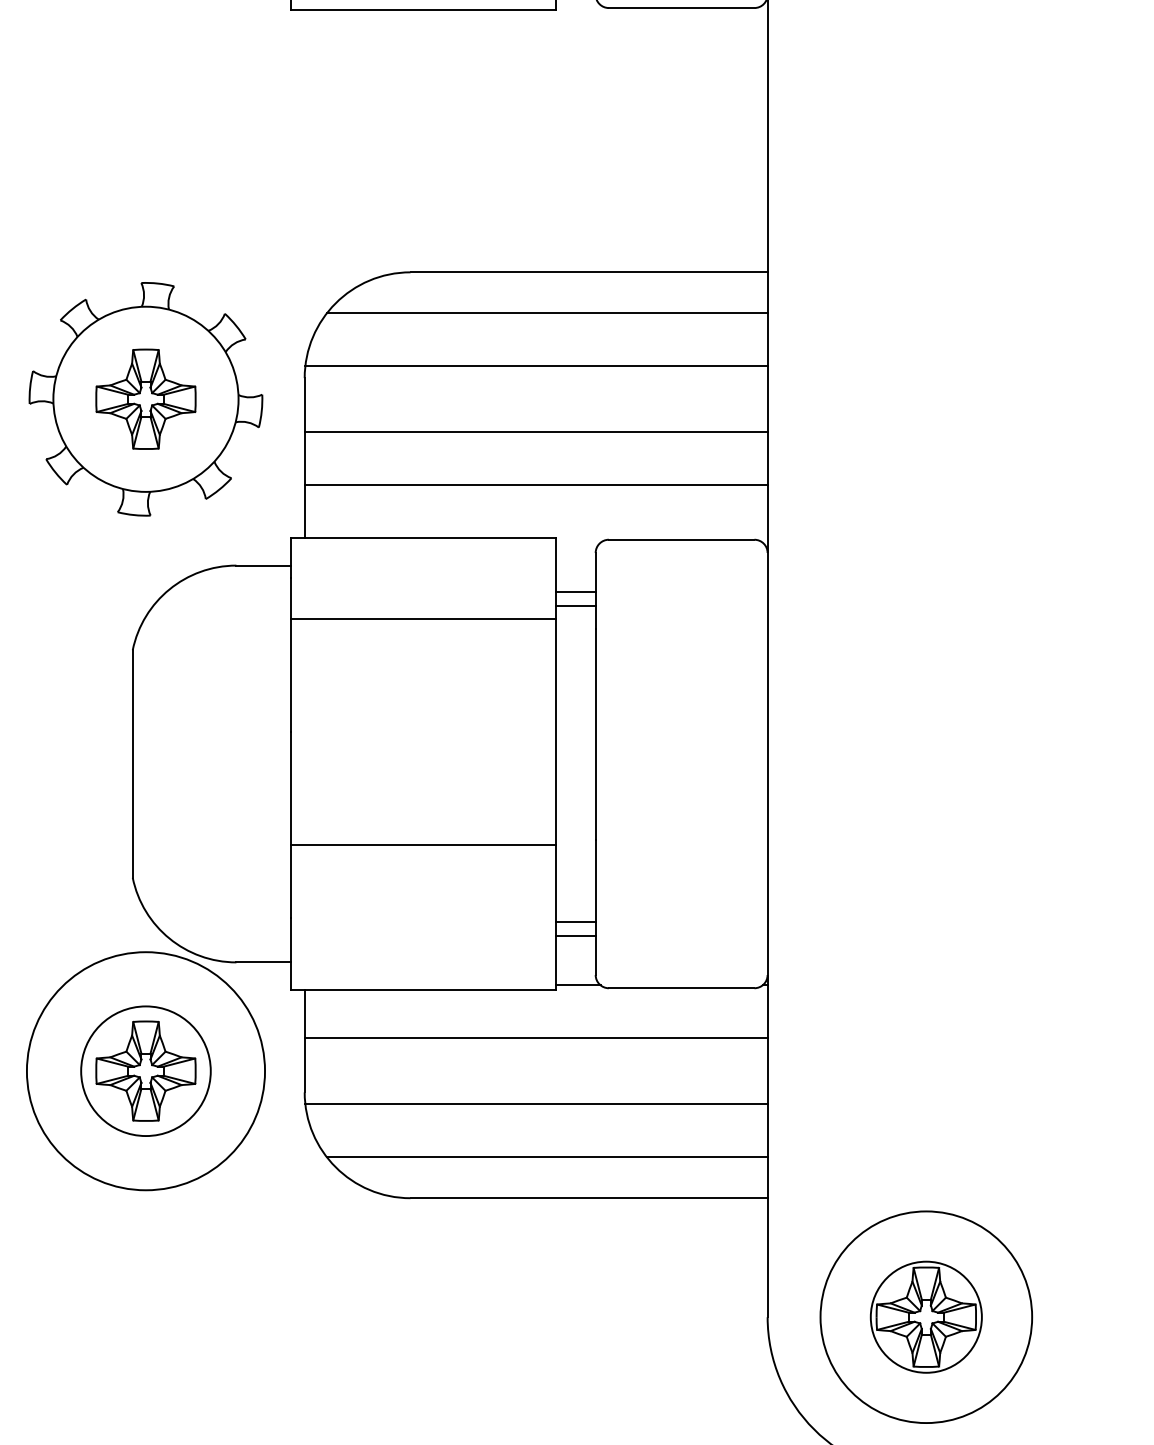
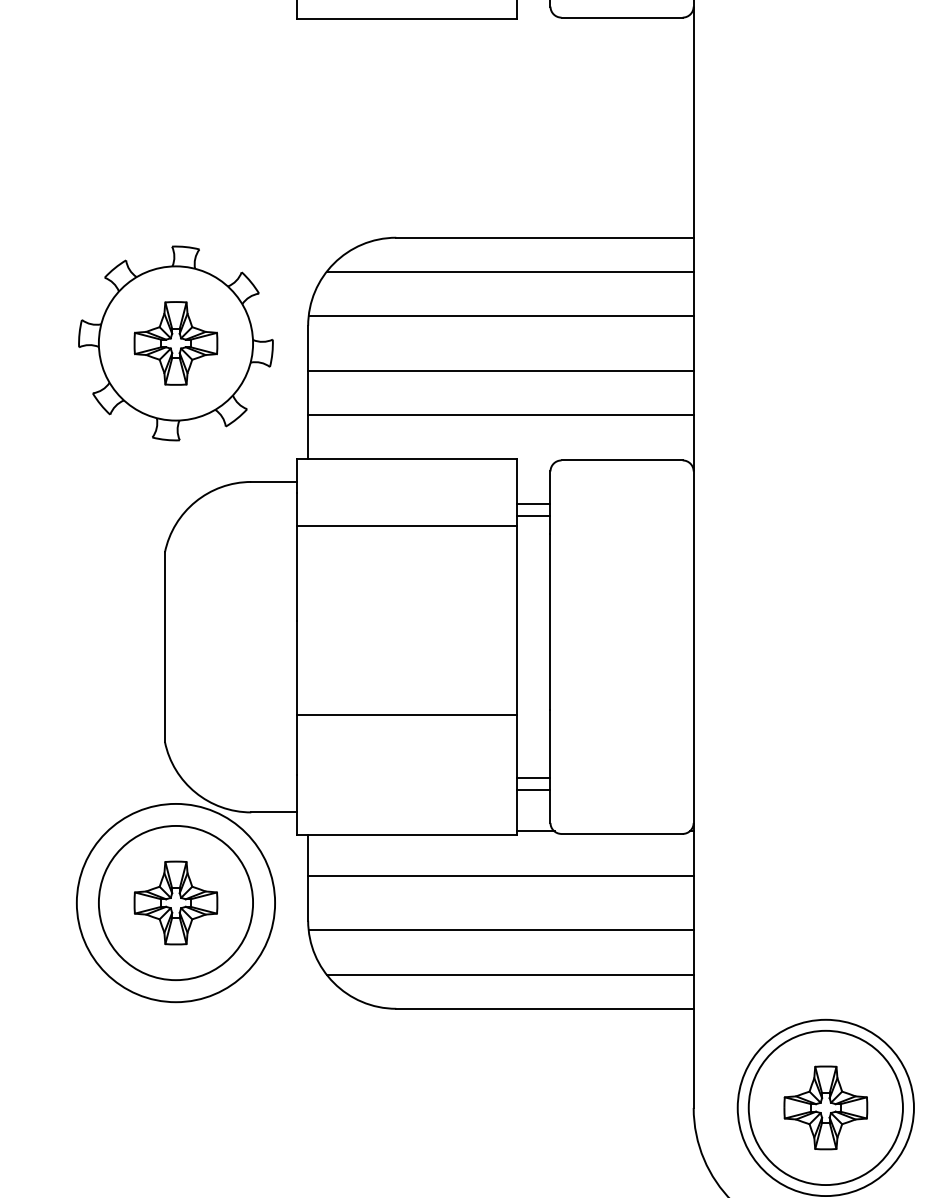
circle: (145, 1070) -> (175, 902), size x1.43
circle: (925, 1316) -> (825, 1107), size x1.67

